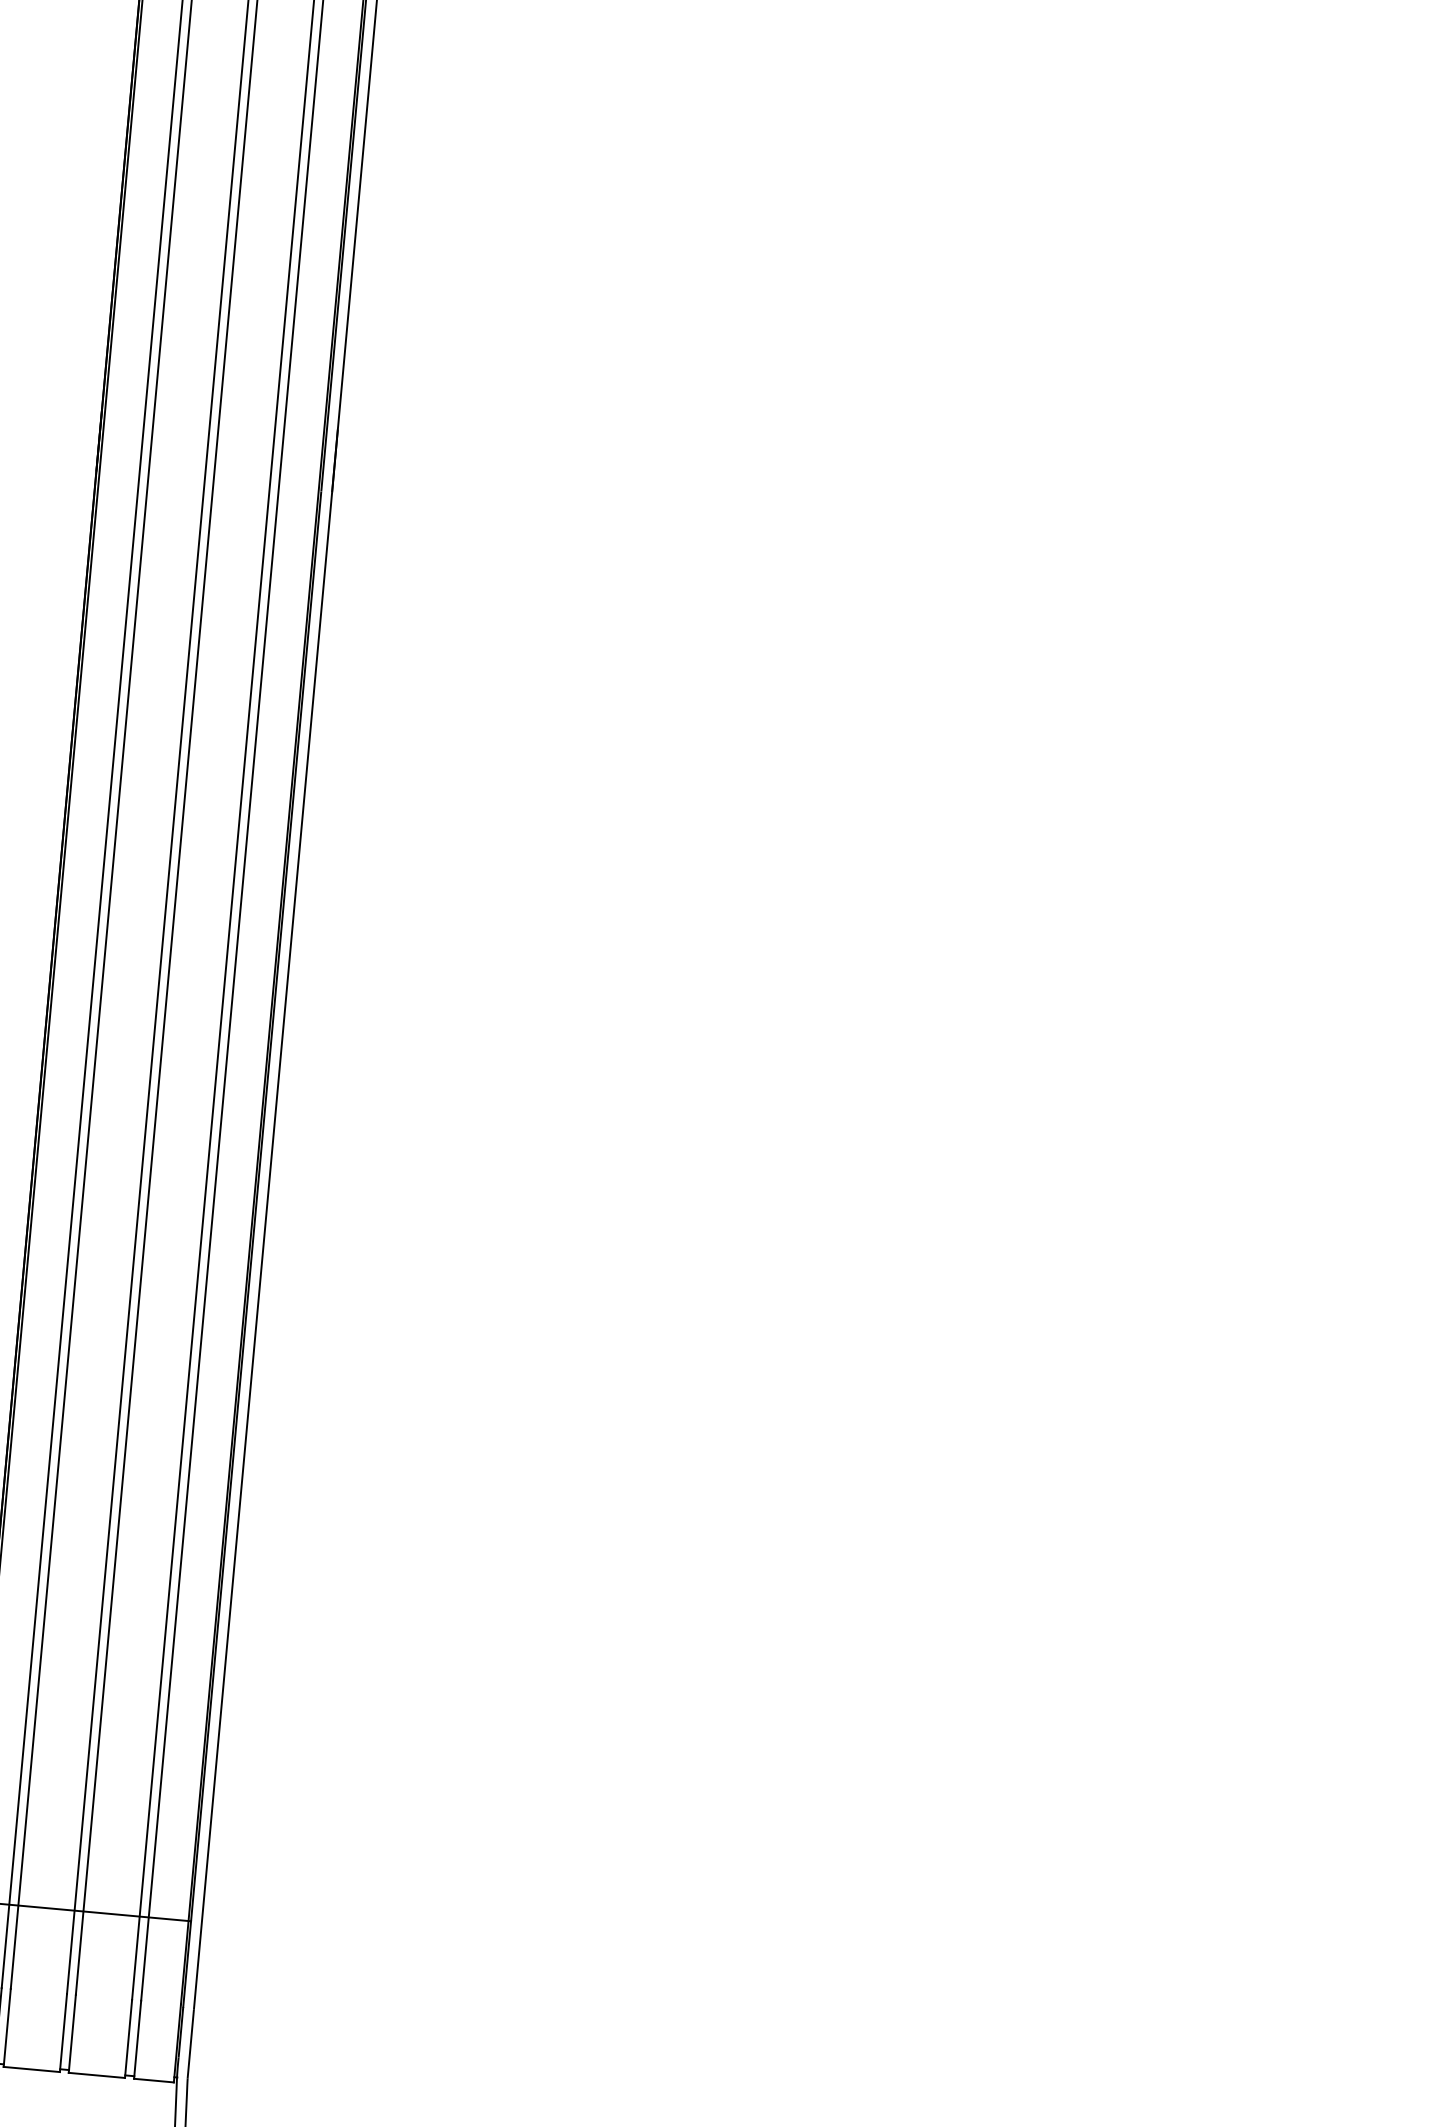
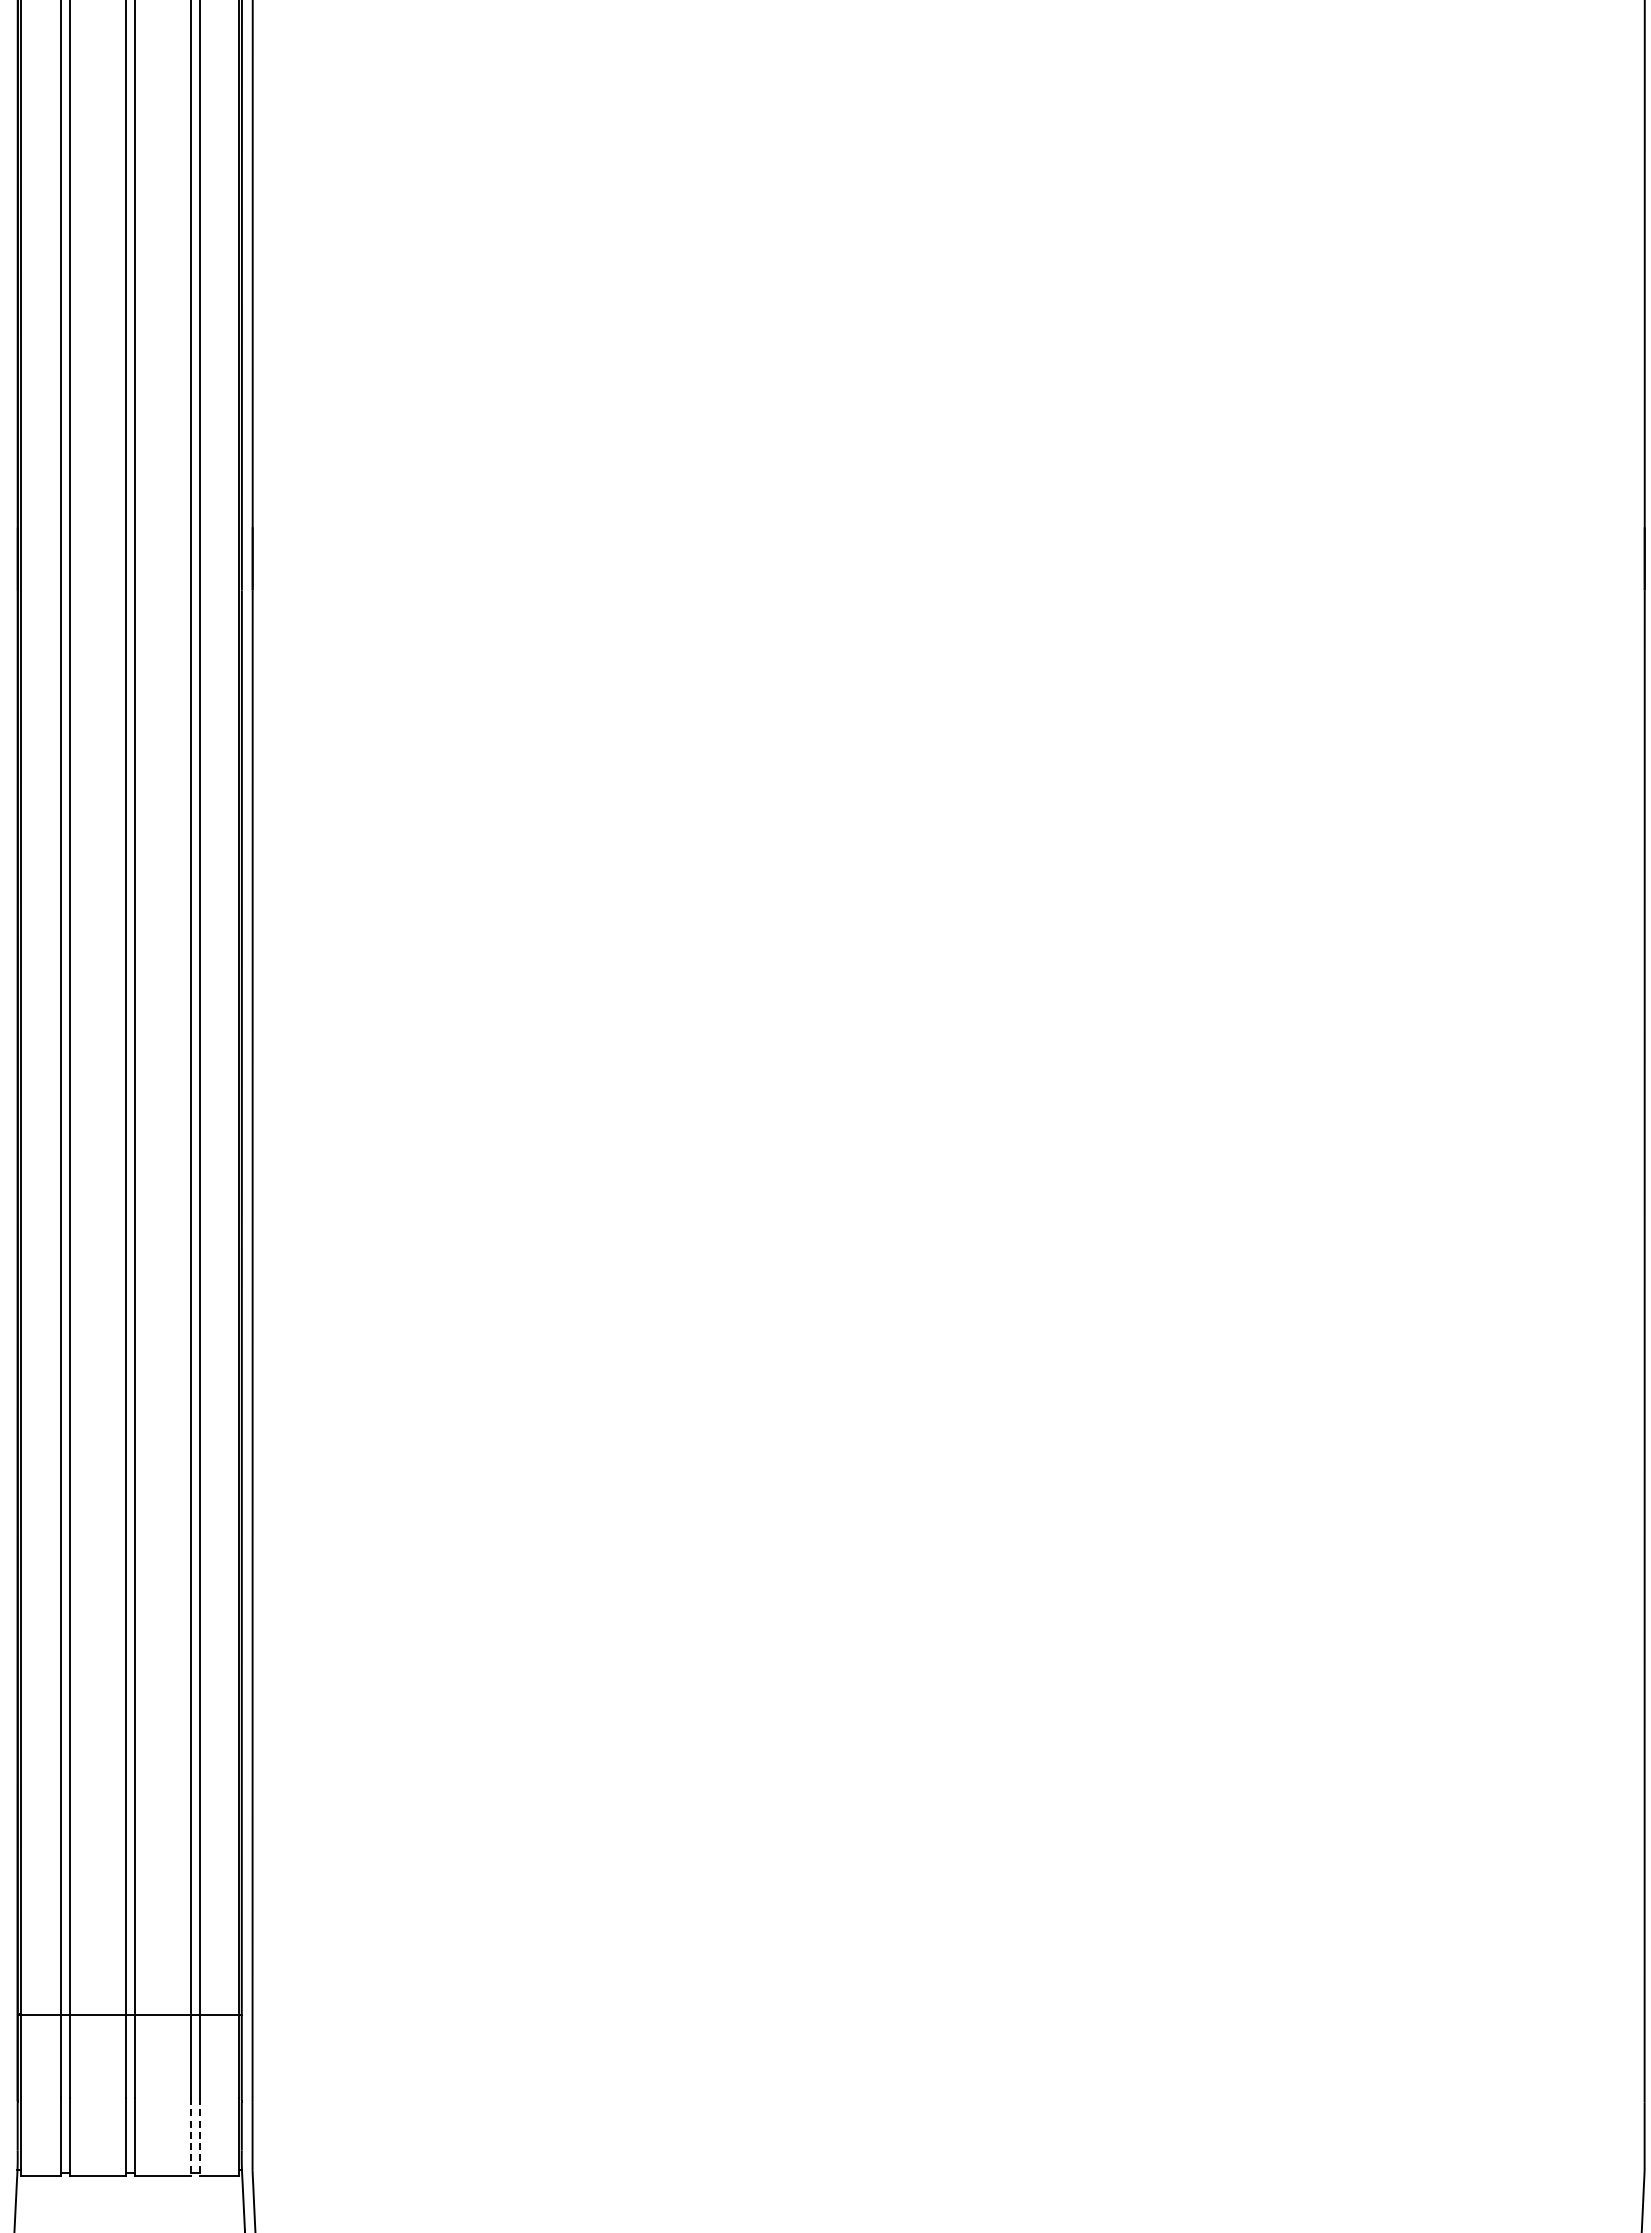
line: (128, 2038) -> (190, 2136), solid -> dashed
line: (137, 2039) -> (199, 2136), solid -> dashed

